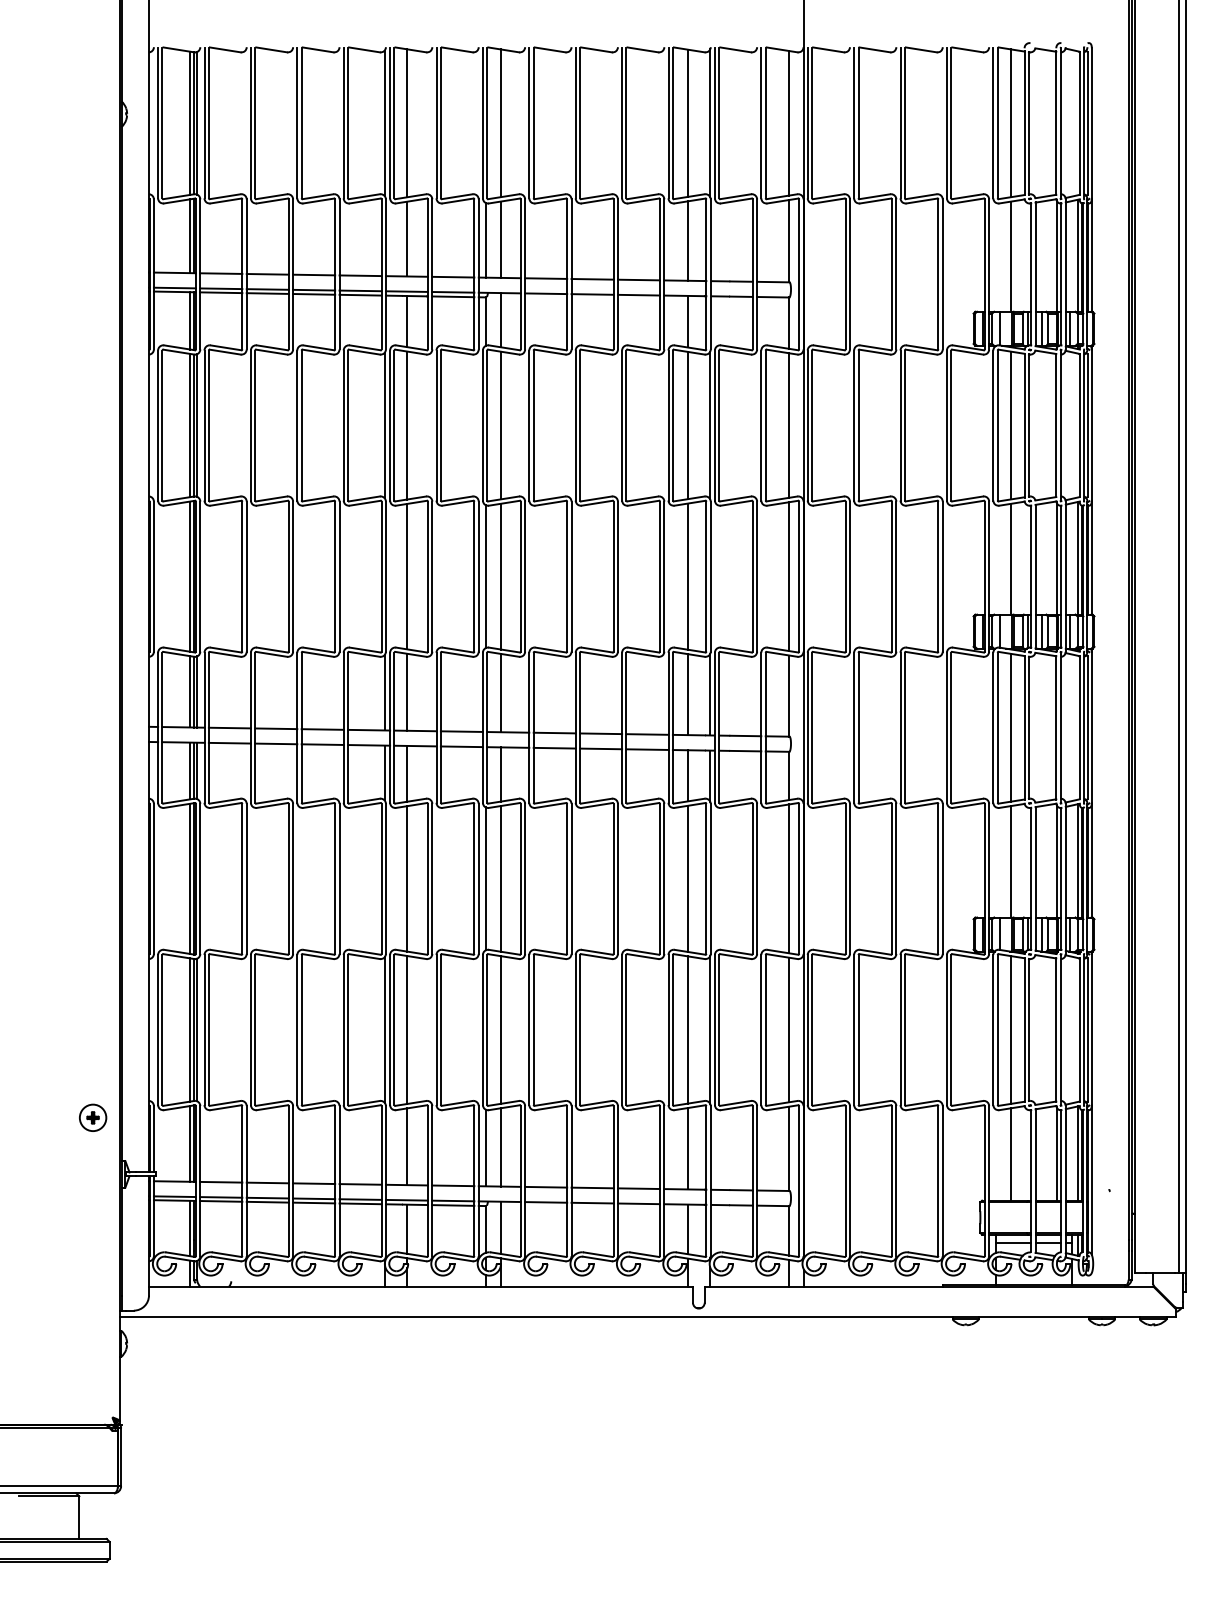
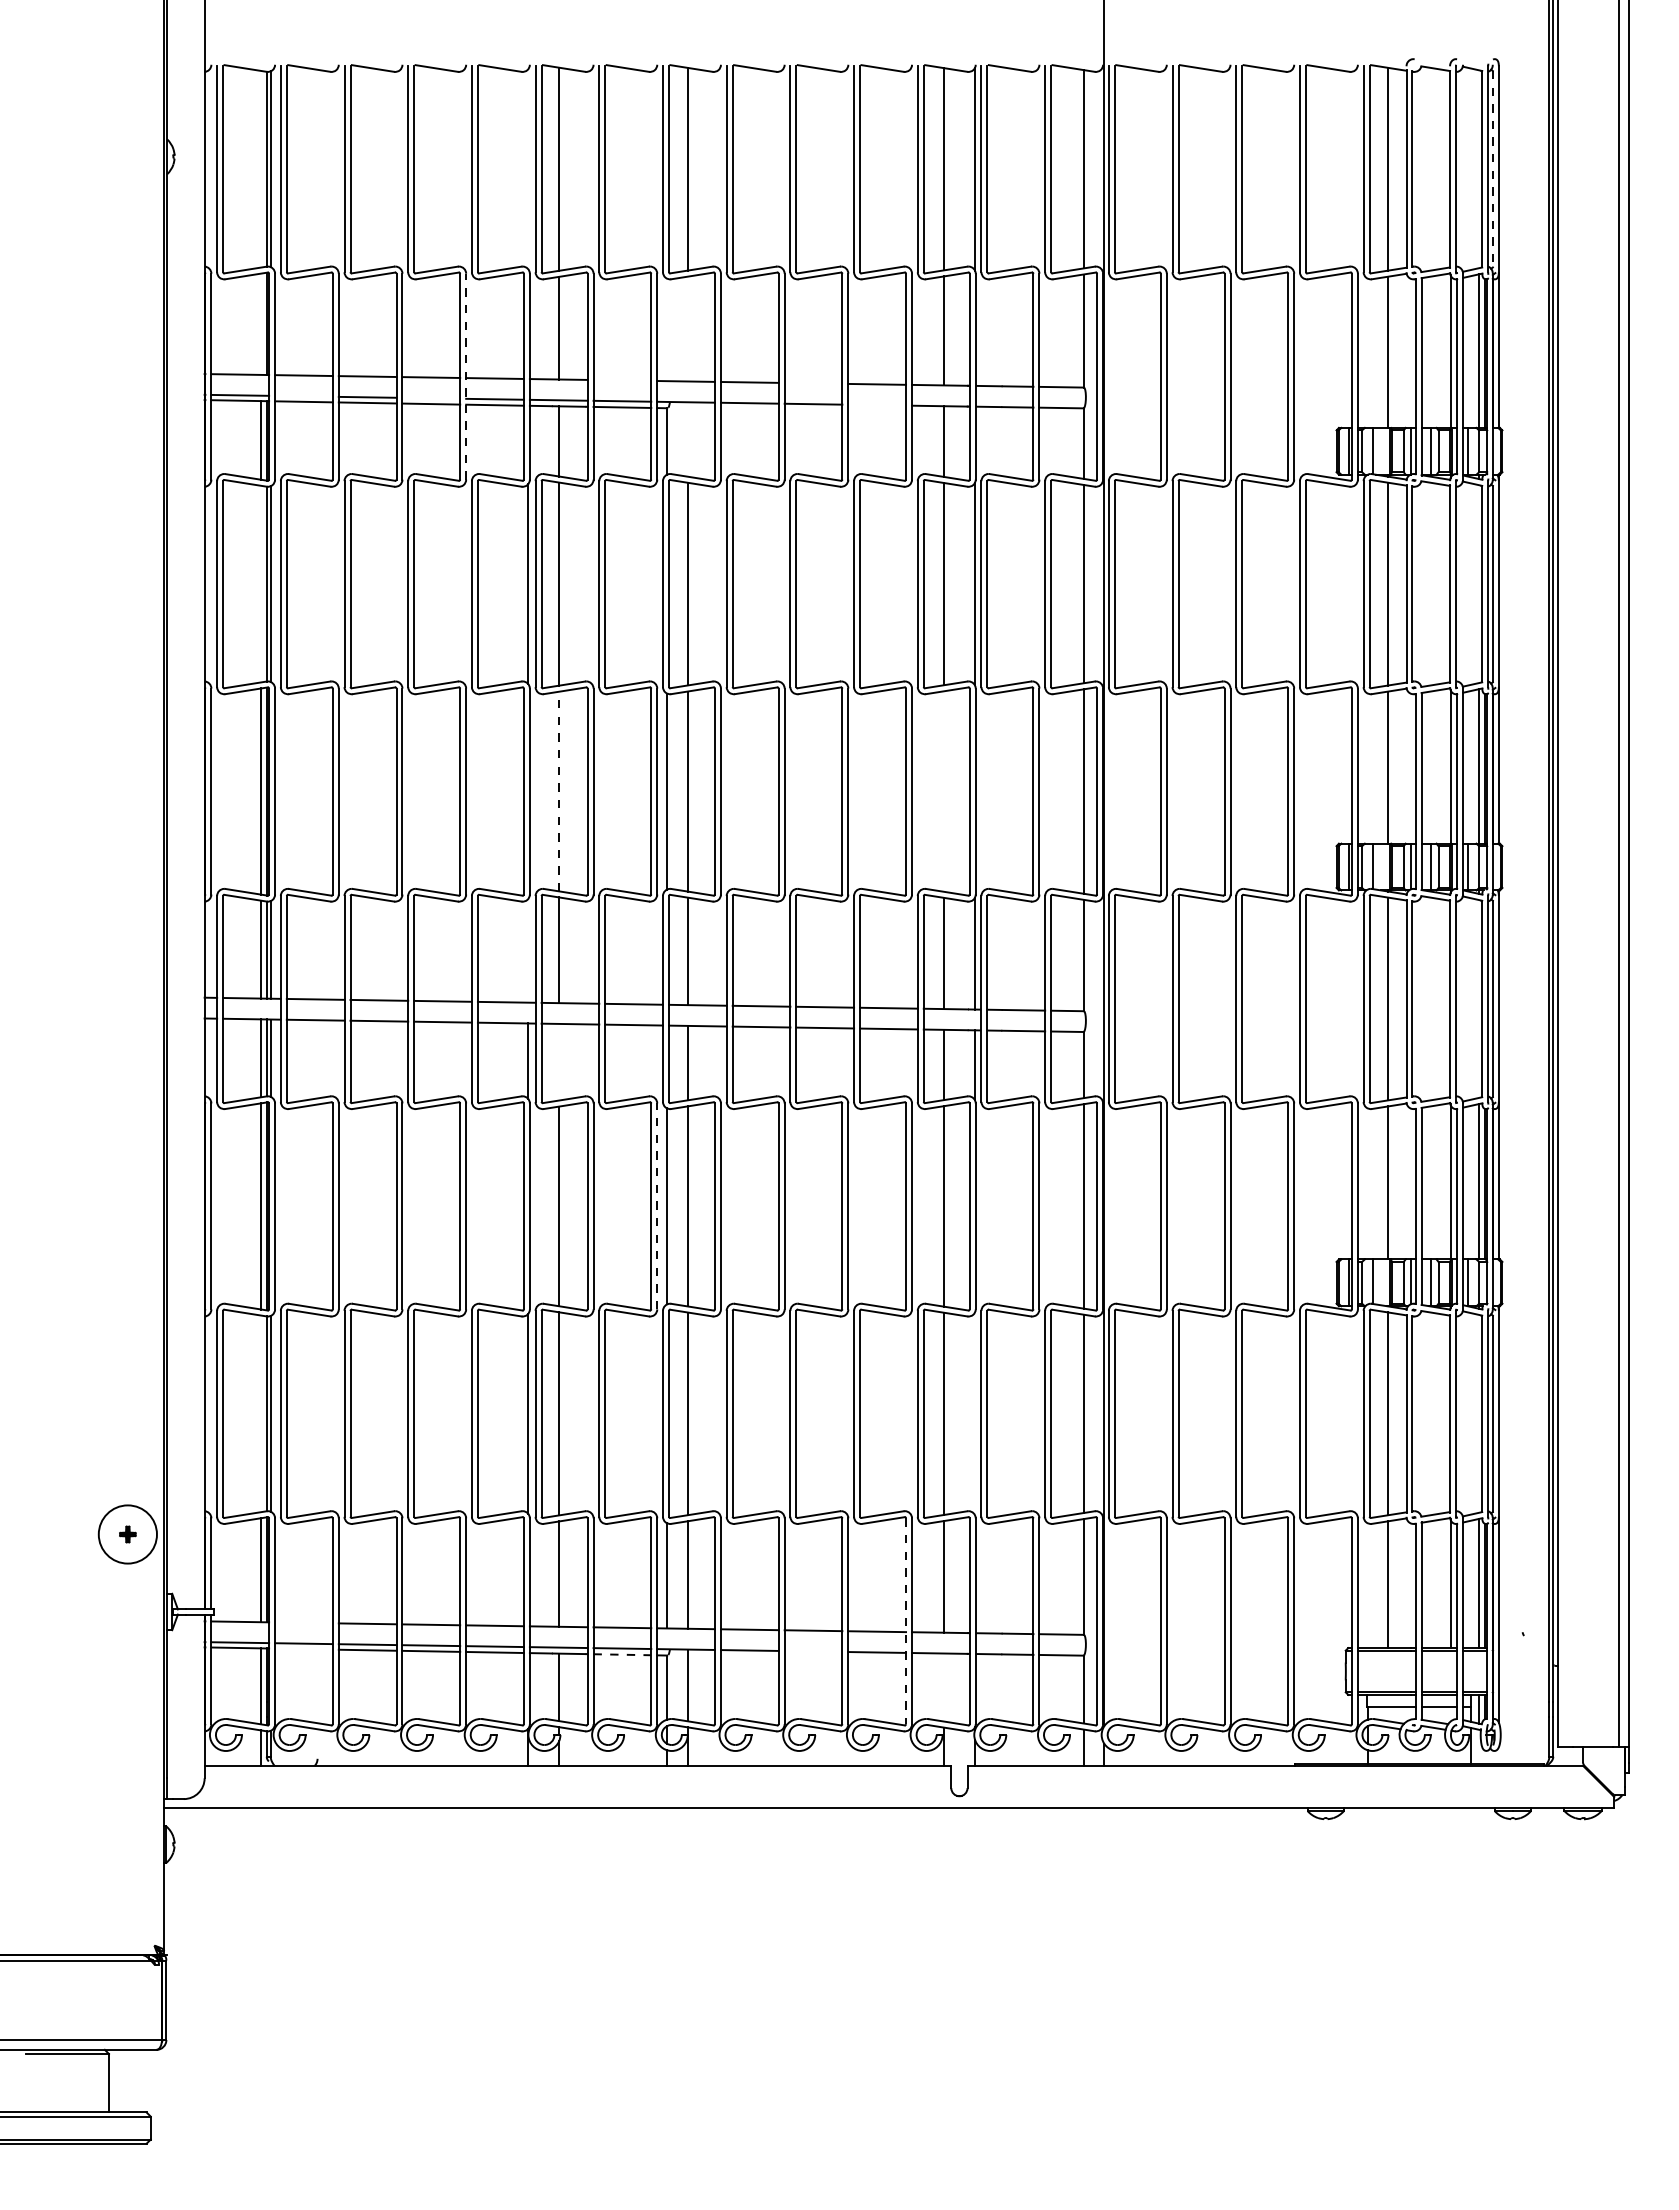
line: (384, 122) -> (528, 168), removed
line: (190, 123) -> (261, 169), removed
line: (1087, 123) -> (1492, 169), solid -> dashed
line: (190, 235) -> (261, 323), removed
line: (500, 239) -> (687, 328), removed
line: (486, 240) -> (667, 329), removed
line: (339, 274) -> (466, 376), solid -> dashed
line: (453, 277) -> (622, 380), removed
line: (592, 278) -> (813, 382), removed
line: (221, 288) -> (303, 395), removed
line: (314, 289) -> (431, 397), removed
line: (639, 294) -> (877, 404), removed
line: (500, 320) -> (687, 439), removed
line: (190, 425) -> (261, 583), removed
line: (407, 576) -> (559, 791), solid -> dashed
line: (687, 576) -> (943, 791), removed
line: (384, 692) -> (528, 950), removed
line: (407, 773) -> (559, 1061), removed
line: (478, 878) -> (657, 1206), solid -> dashed
line: (190, 1029) -> (261, 1413), removed
line: (710, 1029) -> (975, 1413), removed
circle: (92, 1117) -> (127, 1534), size x1.6
line: (221, 1181) -> (303, 1622), removed
line: (660, 1181) -> (906, 1621), solid -> dashed
line: (221, 1200) -> (303, 1648), removed
line: (592, 1203) -> (813, 1651), removed
line: (453, 1205) -> (622, 1654), solid -> dashed
line: (687, 1229) -> (943, 1687), removed

